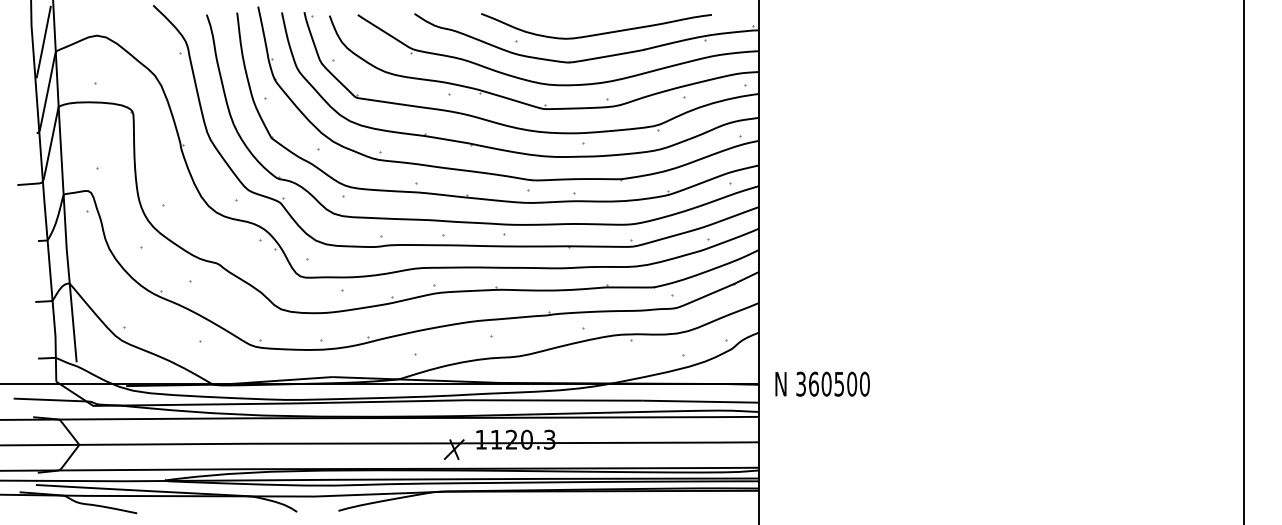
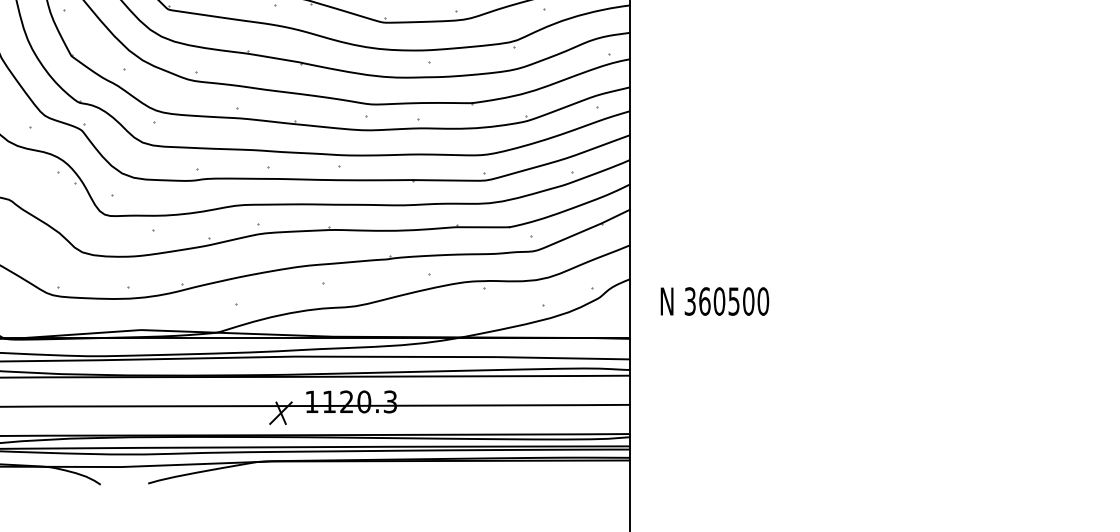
text: (822, 383) -> (714, 300), moved

